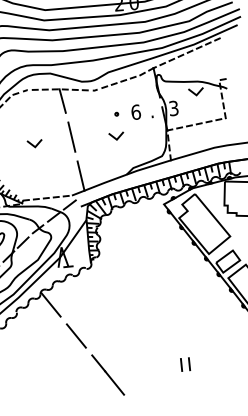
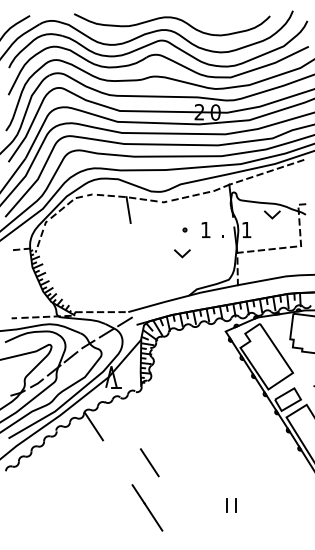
text: (173, 107) -> (246, 229), 3 -> 1
text: (135, 111) -> (205, 229), 6 -> 1
line: (71, 137) -> (134, 249), removed
line: (33, 144) -> (92, 253), removed
line: (81, 176) -> (140, 292), removed
line: (76, 335) -> (149, 462), moved

